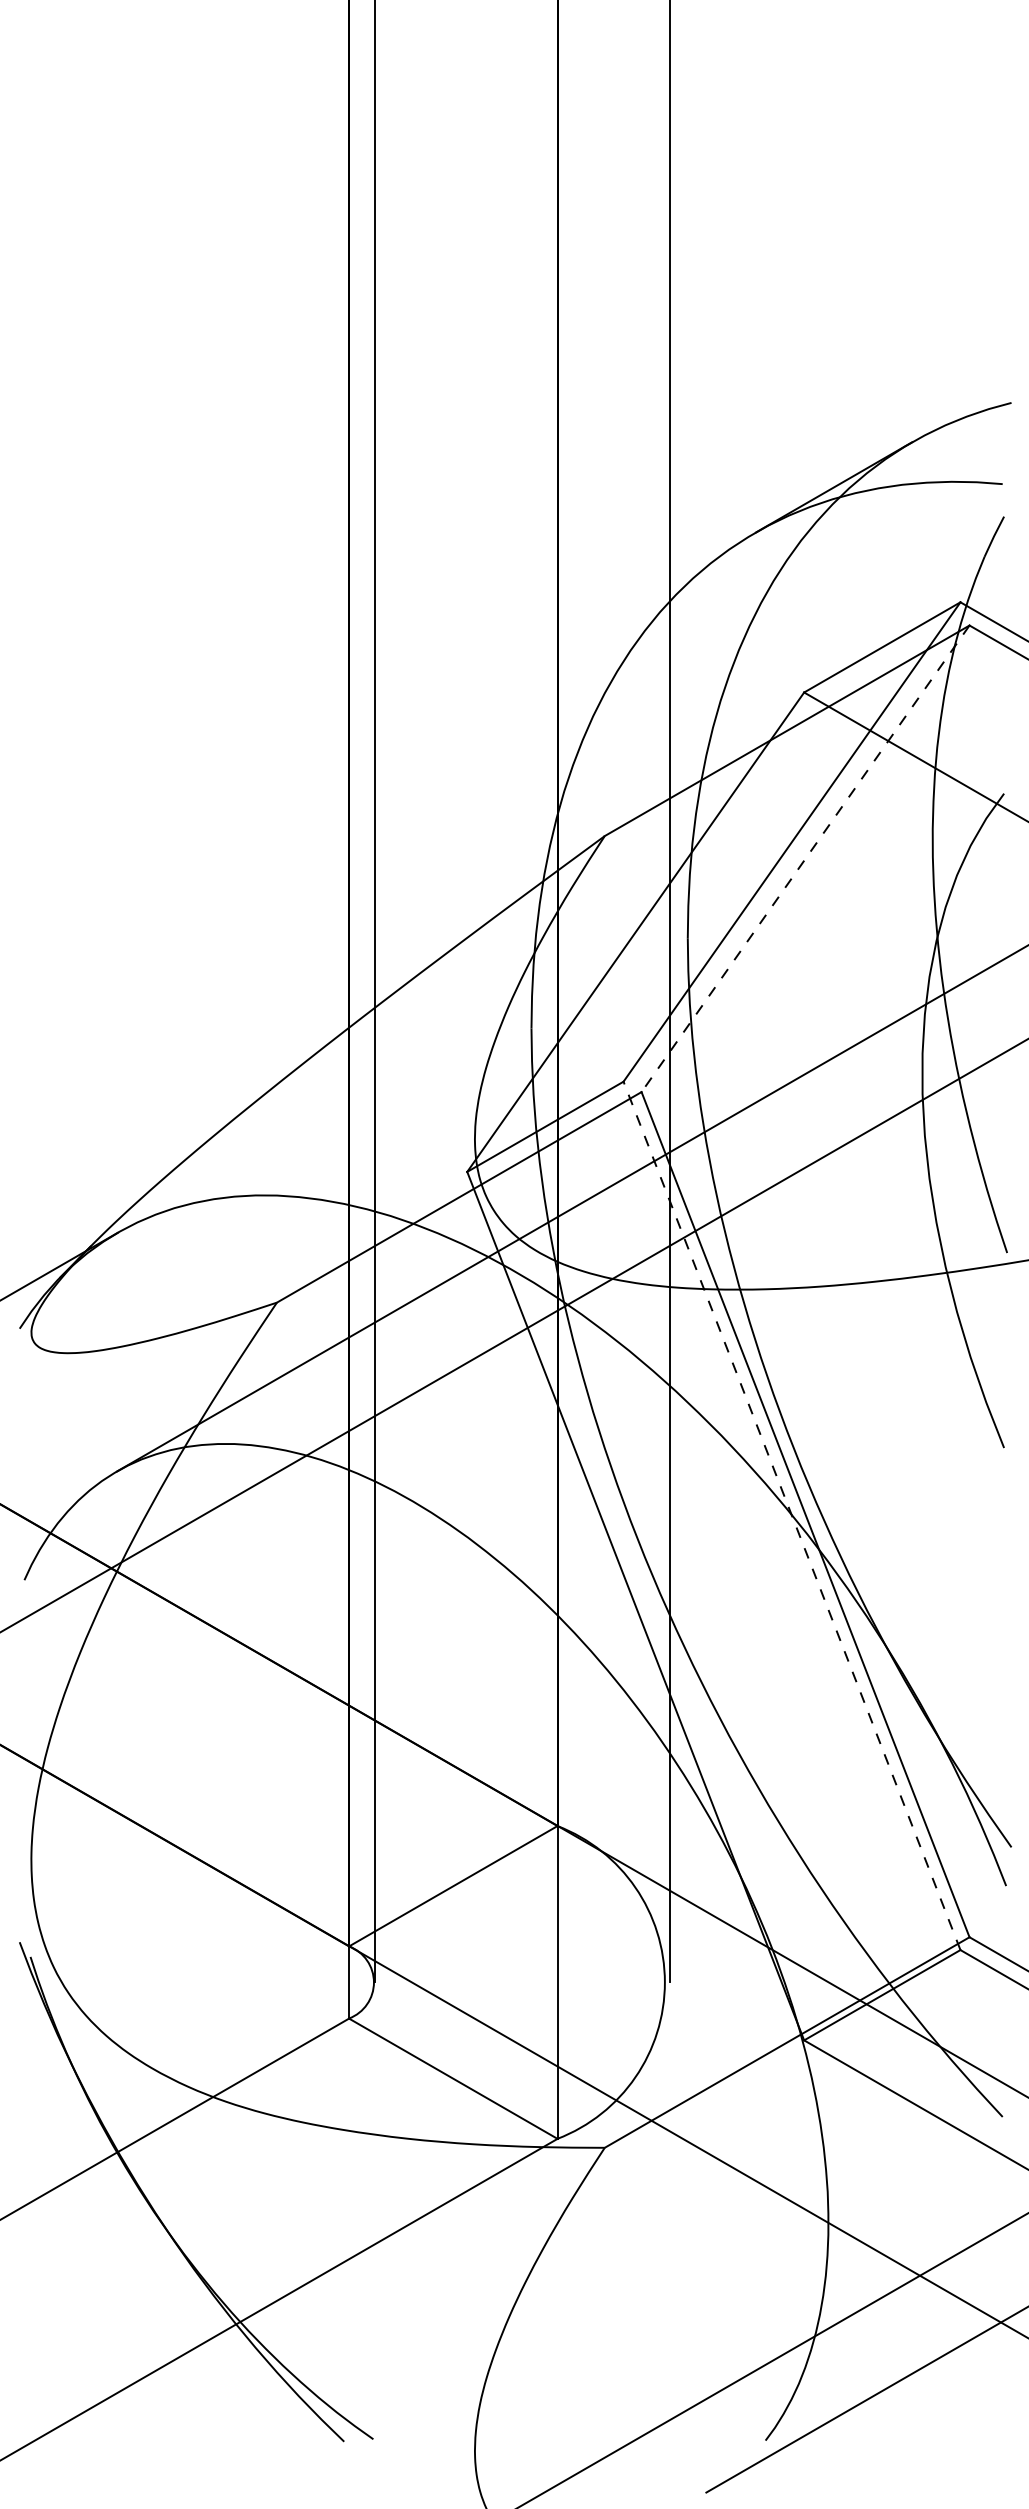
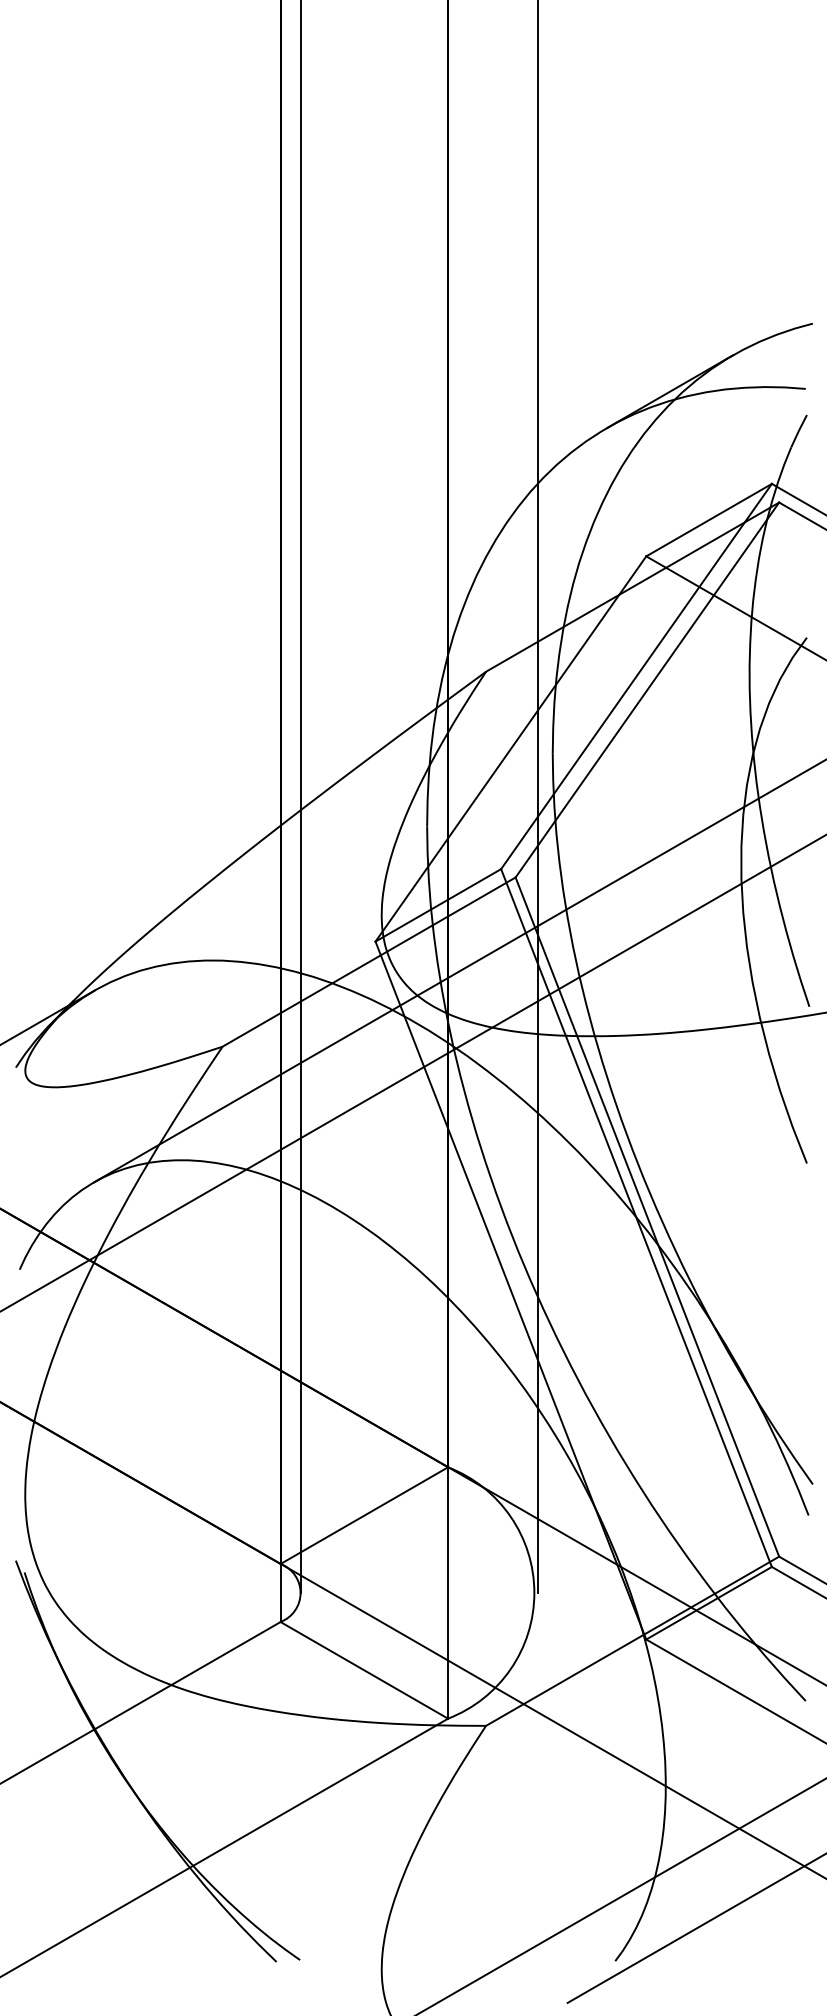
line: (805, 859) -> (647, 690), dashed -> solid
line: (792, 1515) -> (636, 1217), dashed -> solid

